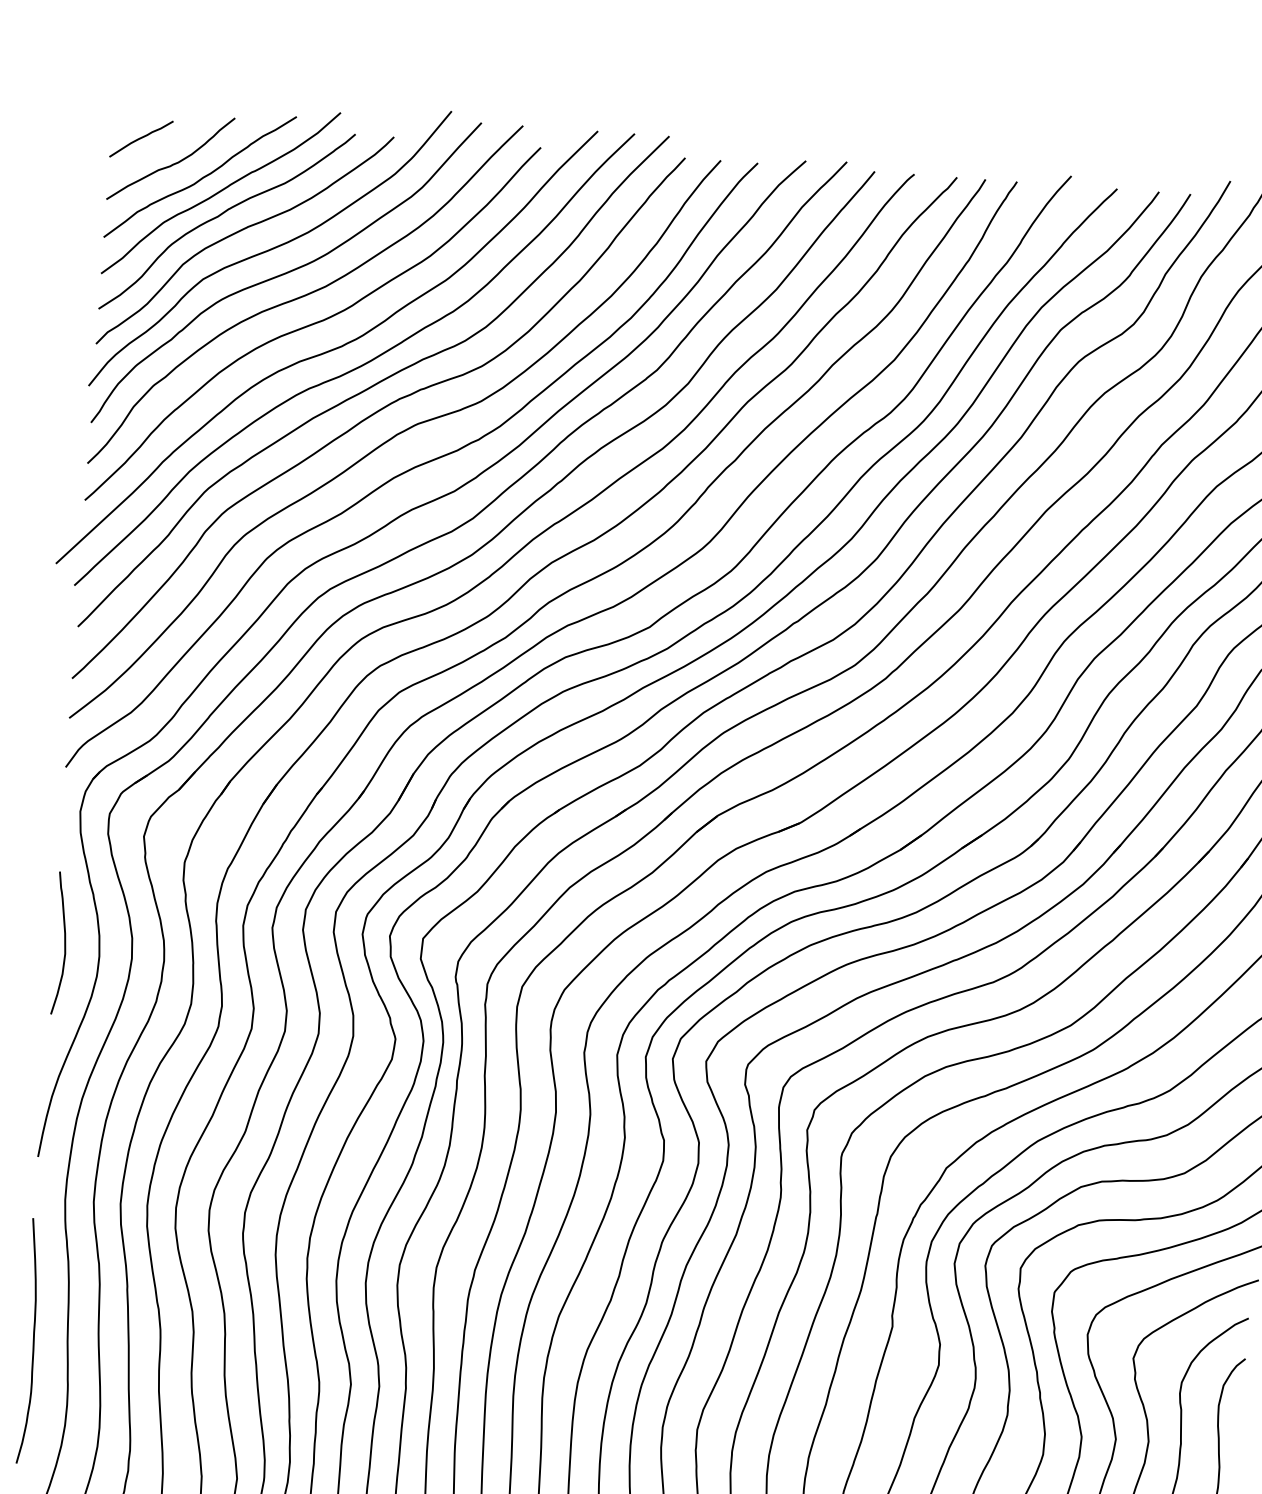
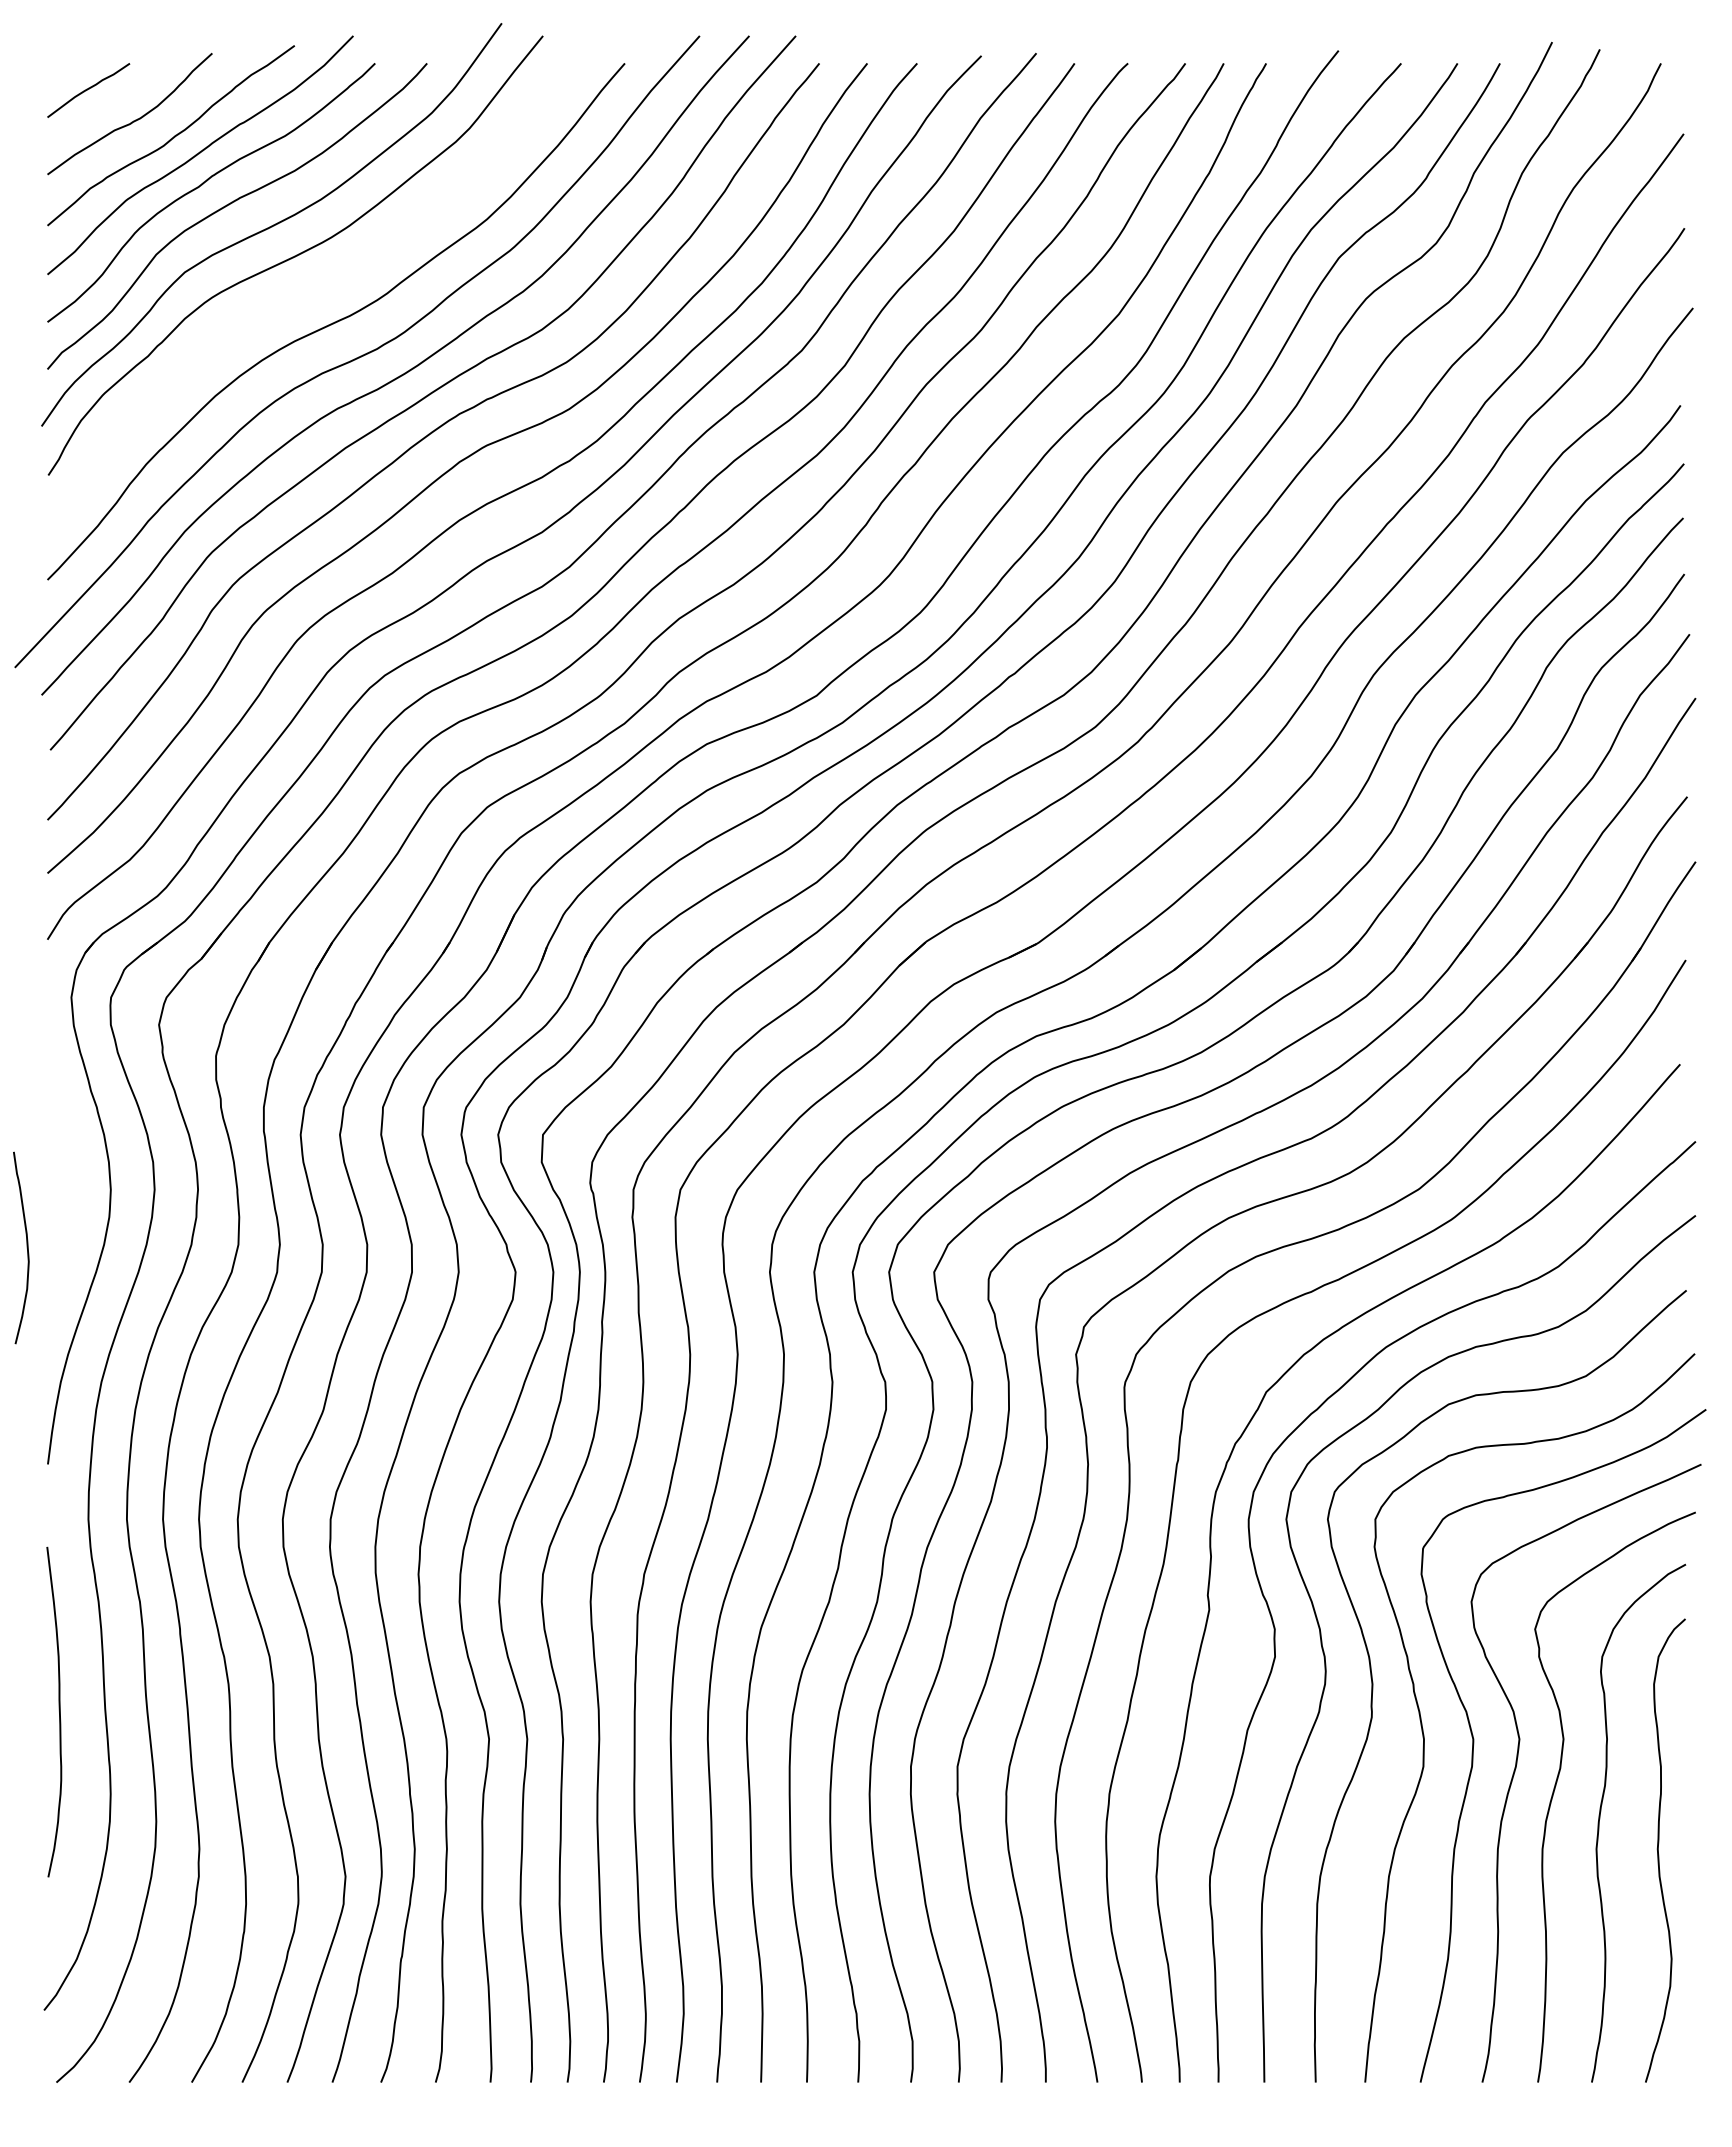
curve: (306, 294) -> (324, 282), removed
curve: (64, 943) -> (26, 1247), moved

